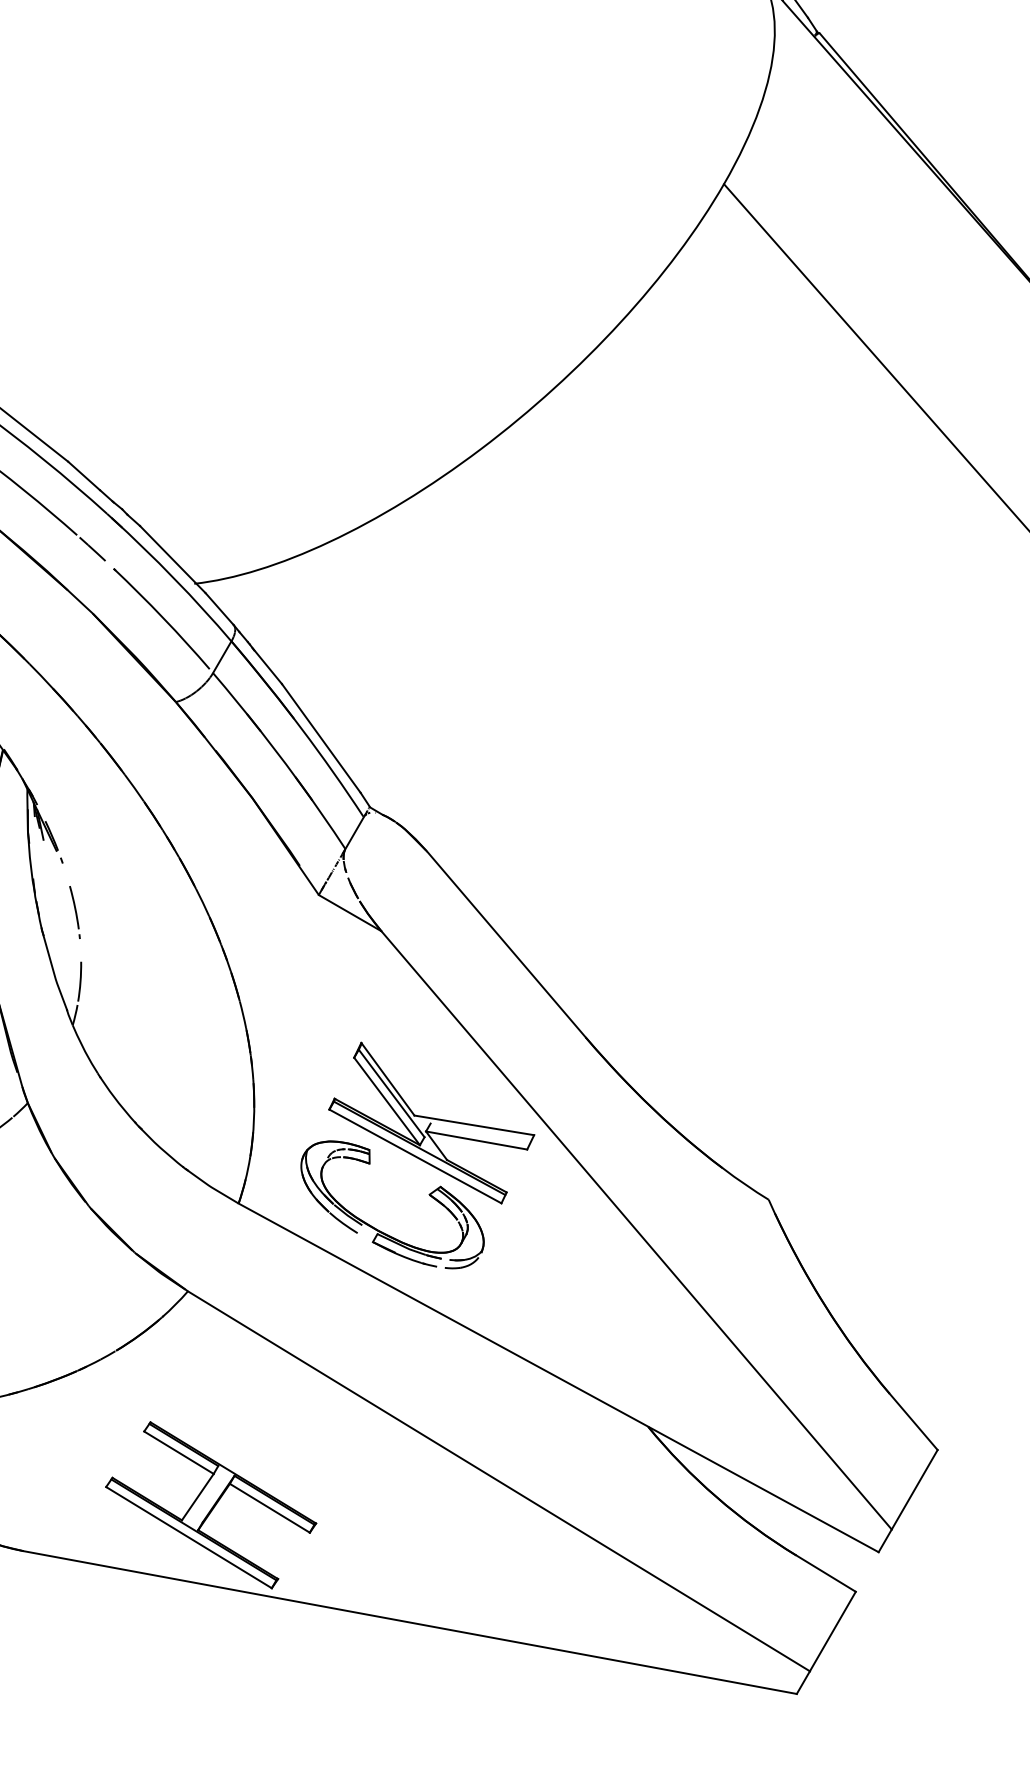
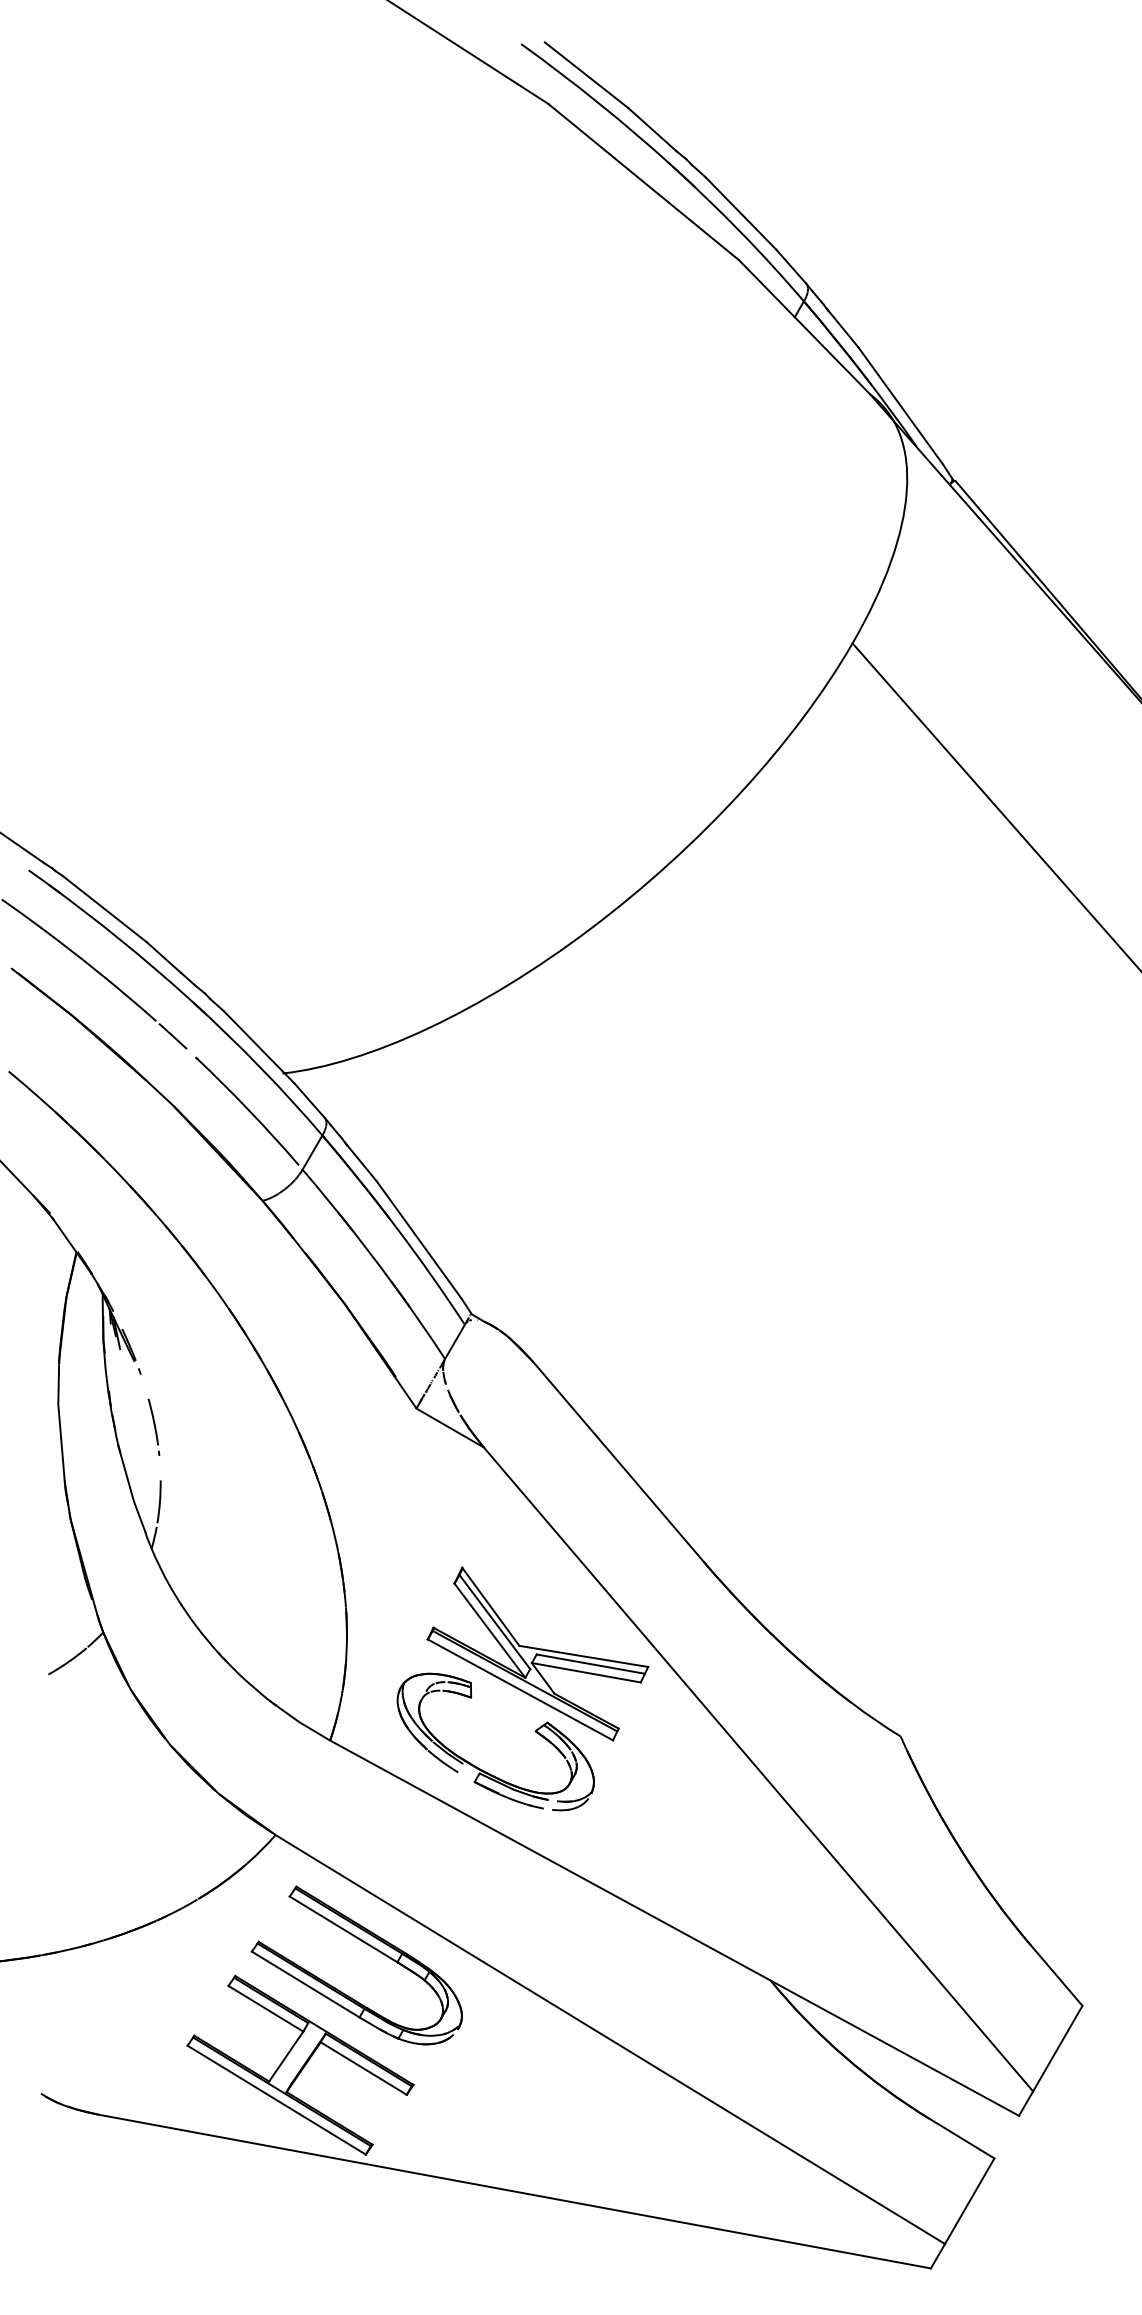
line: (480, 1131) -> (590, 1663), added
part: (273, 1393) -> (367, 1945), added

